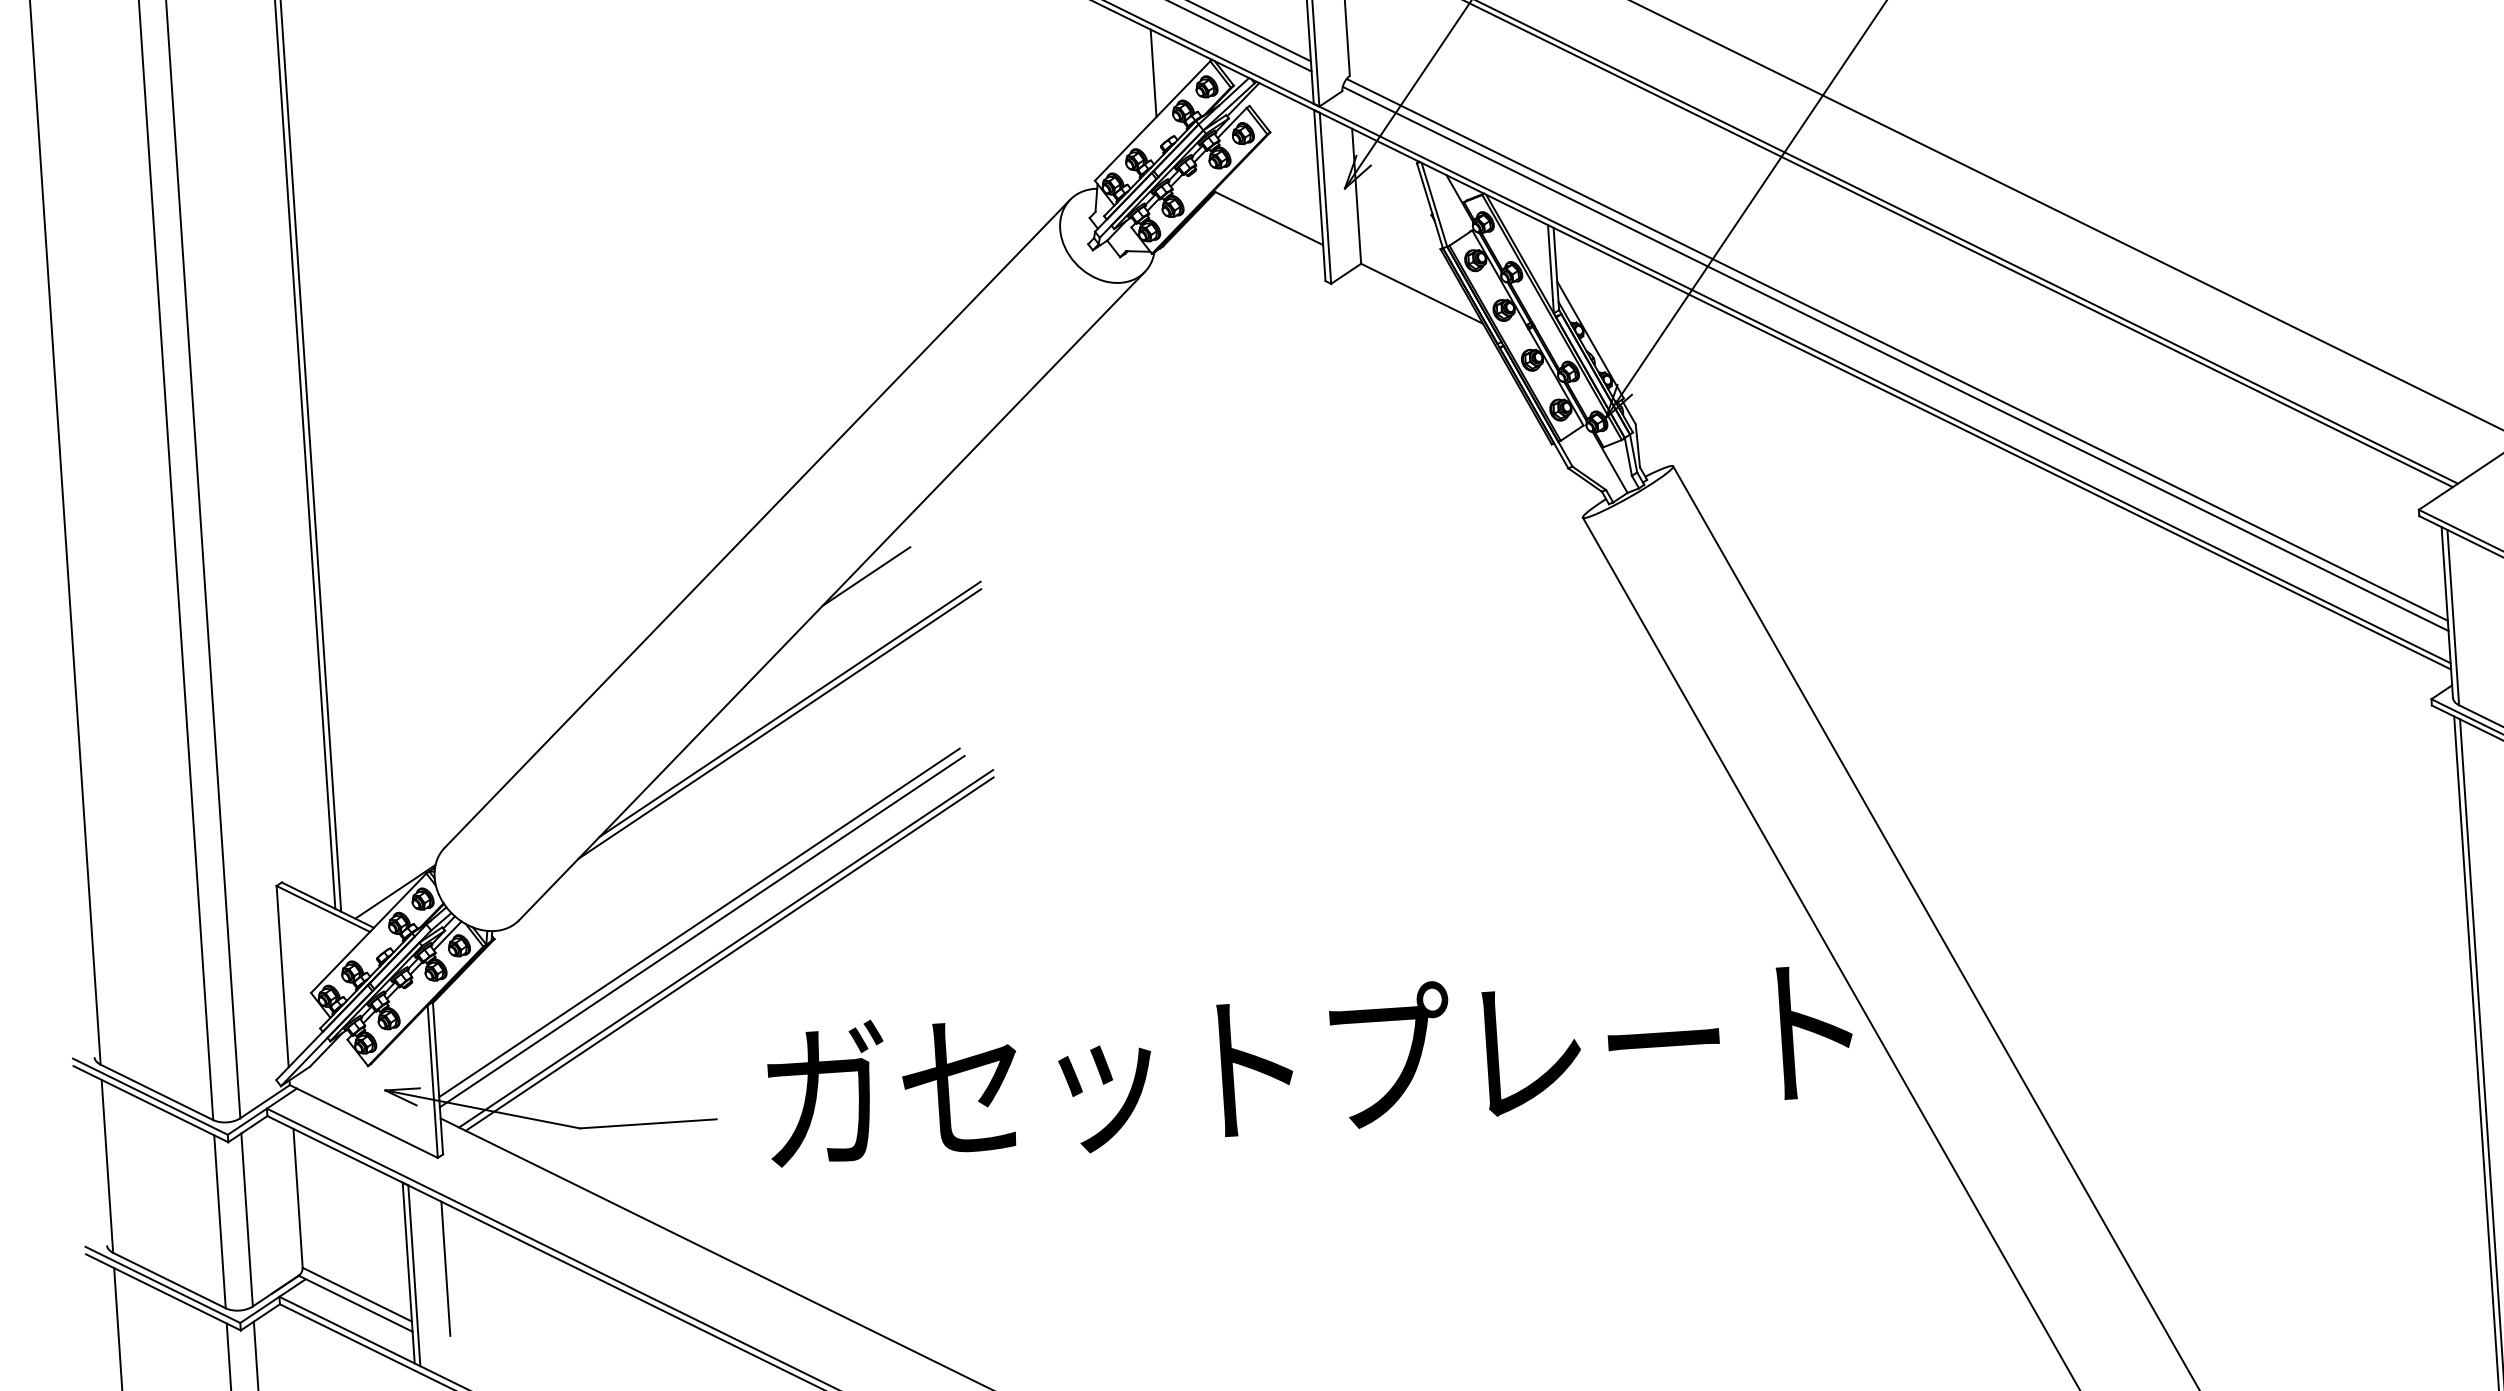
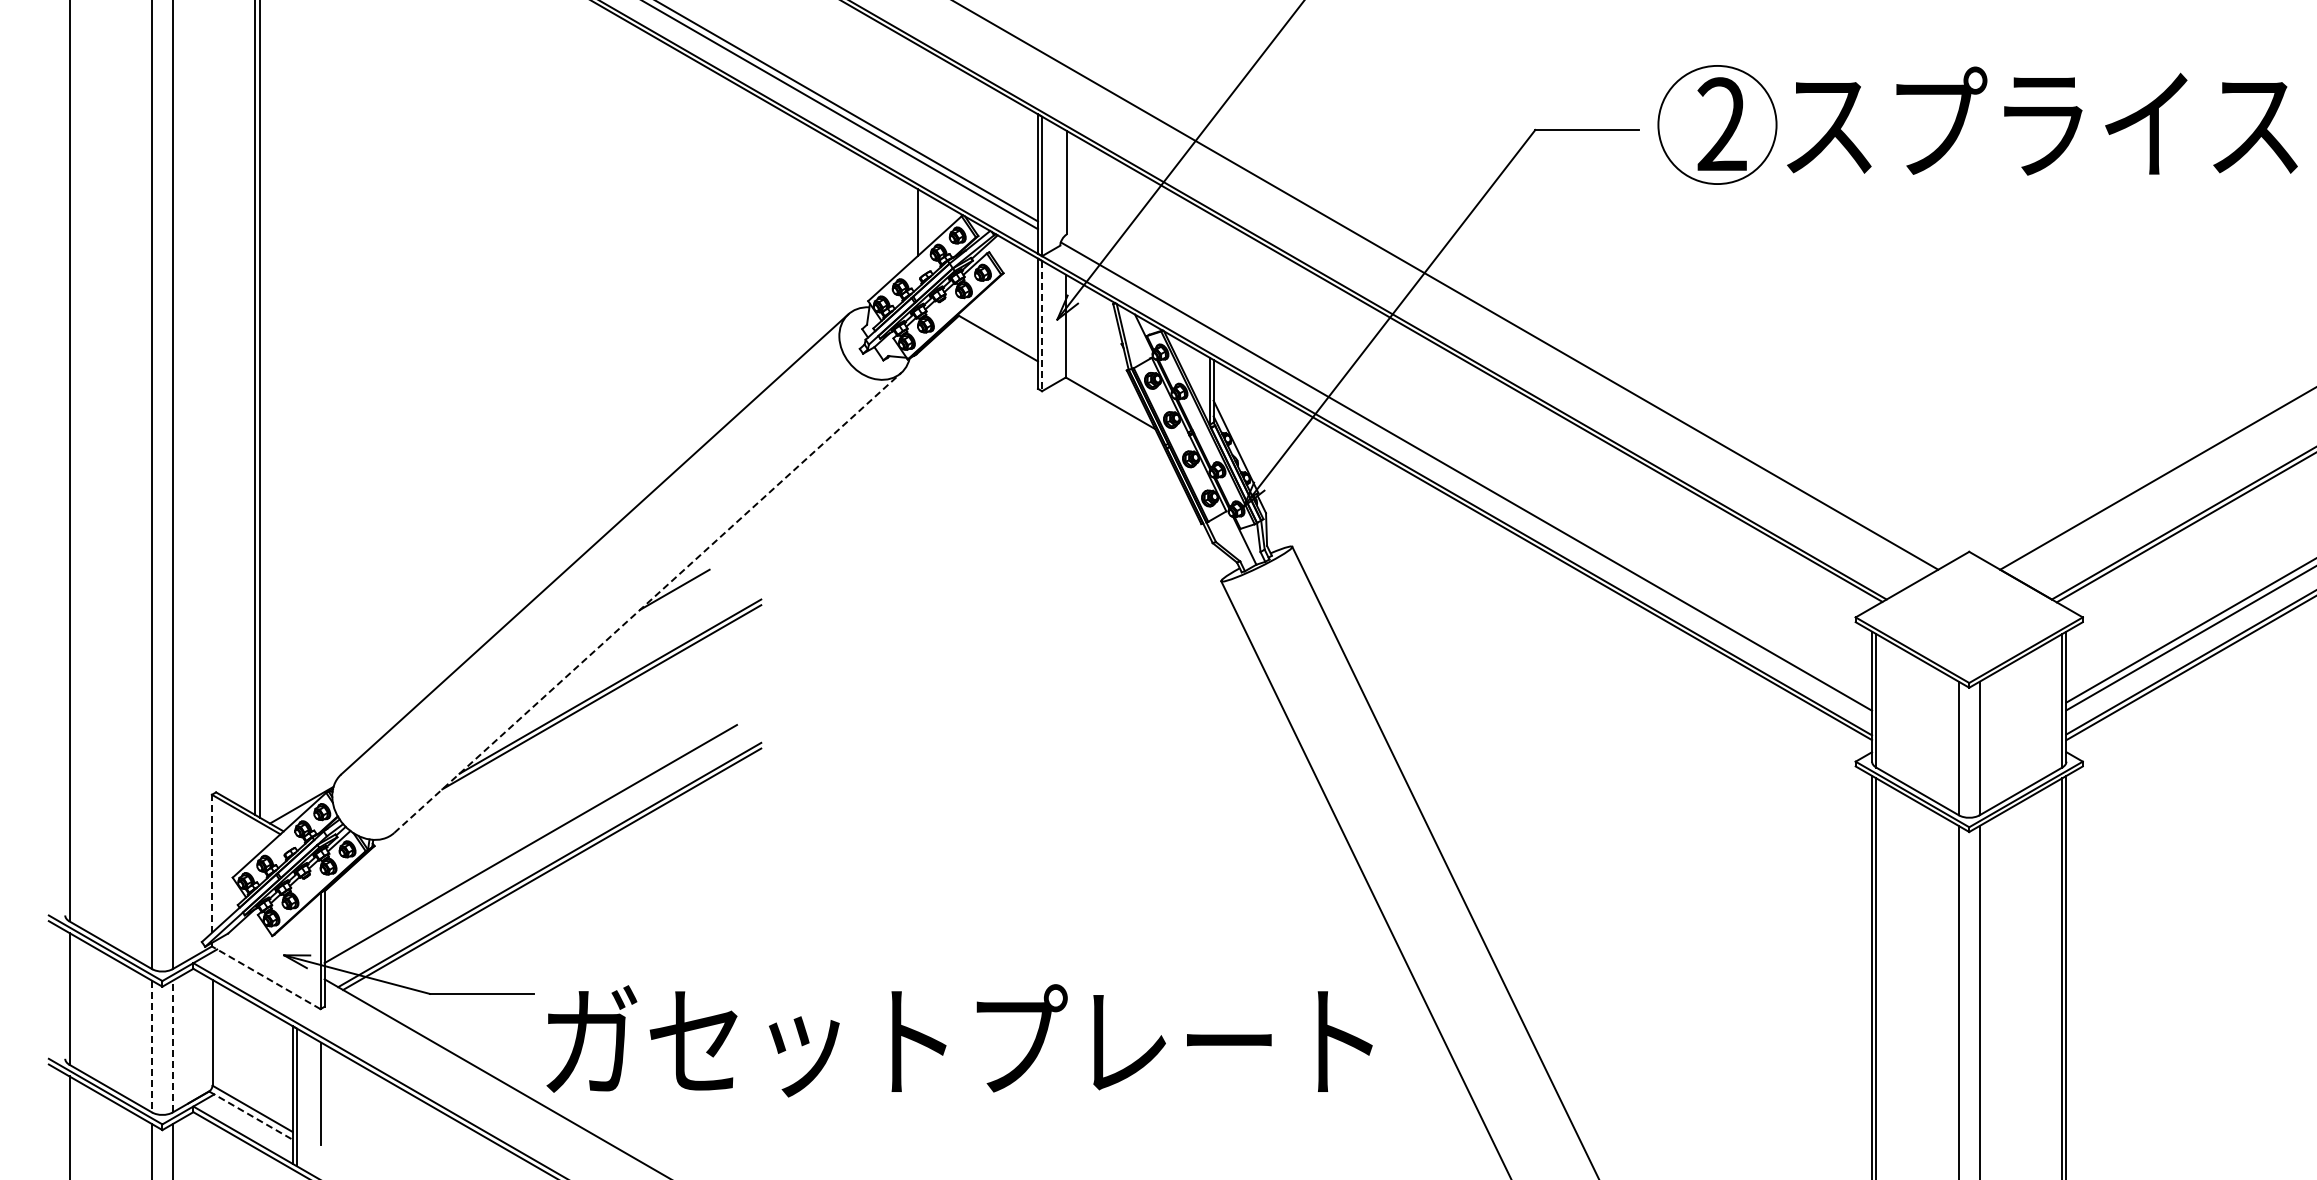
line: (1326, 198) -> (1042, 326), solid -> dashed
line: (1897, 349) -> (1468, 469), removed
line: (832, 595) -> (648, 602), solid -> dashed
line: (702, 931) -> (532, 850), removed
line: (281, 976) -> (211, 863), solid -> dashed
text: (1309, 1063) -> (959, 1040), moved
line: (364, 1121) -> (266, 977), solid -> dashed
line: (246, 1219) -> (172, 1046), solid -> dashed
line: (220, 1221) -> (152, 1046), solid -> dashed
line: (356, 1303) -> (251, 1115), solid -> dashed

